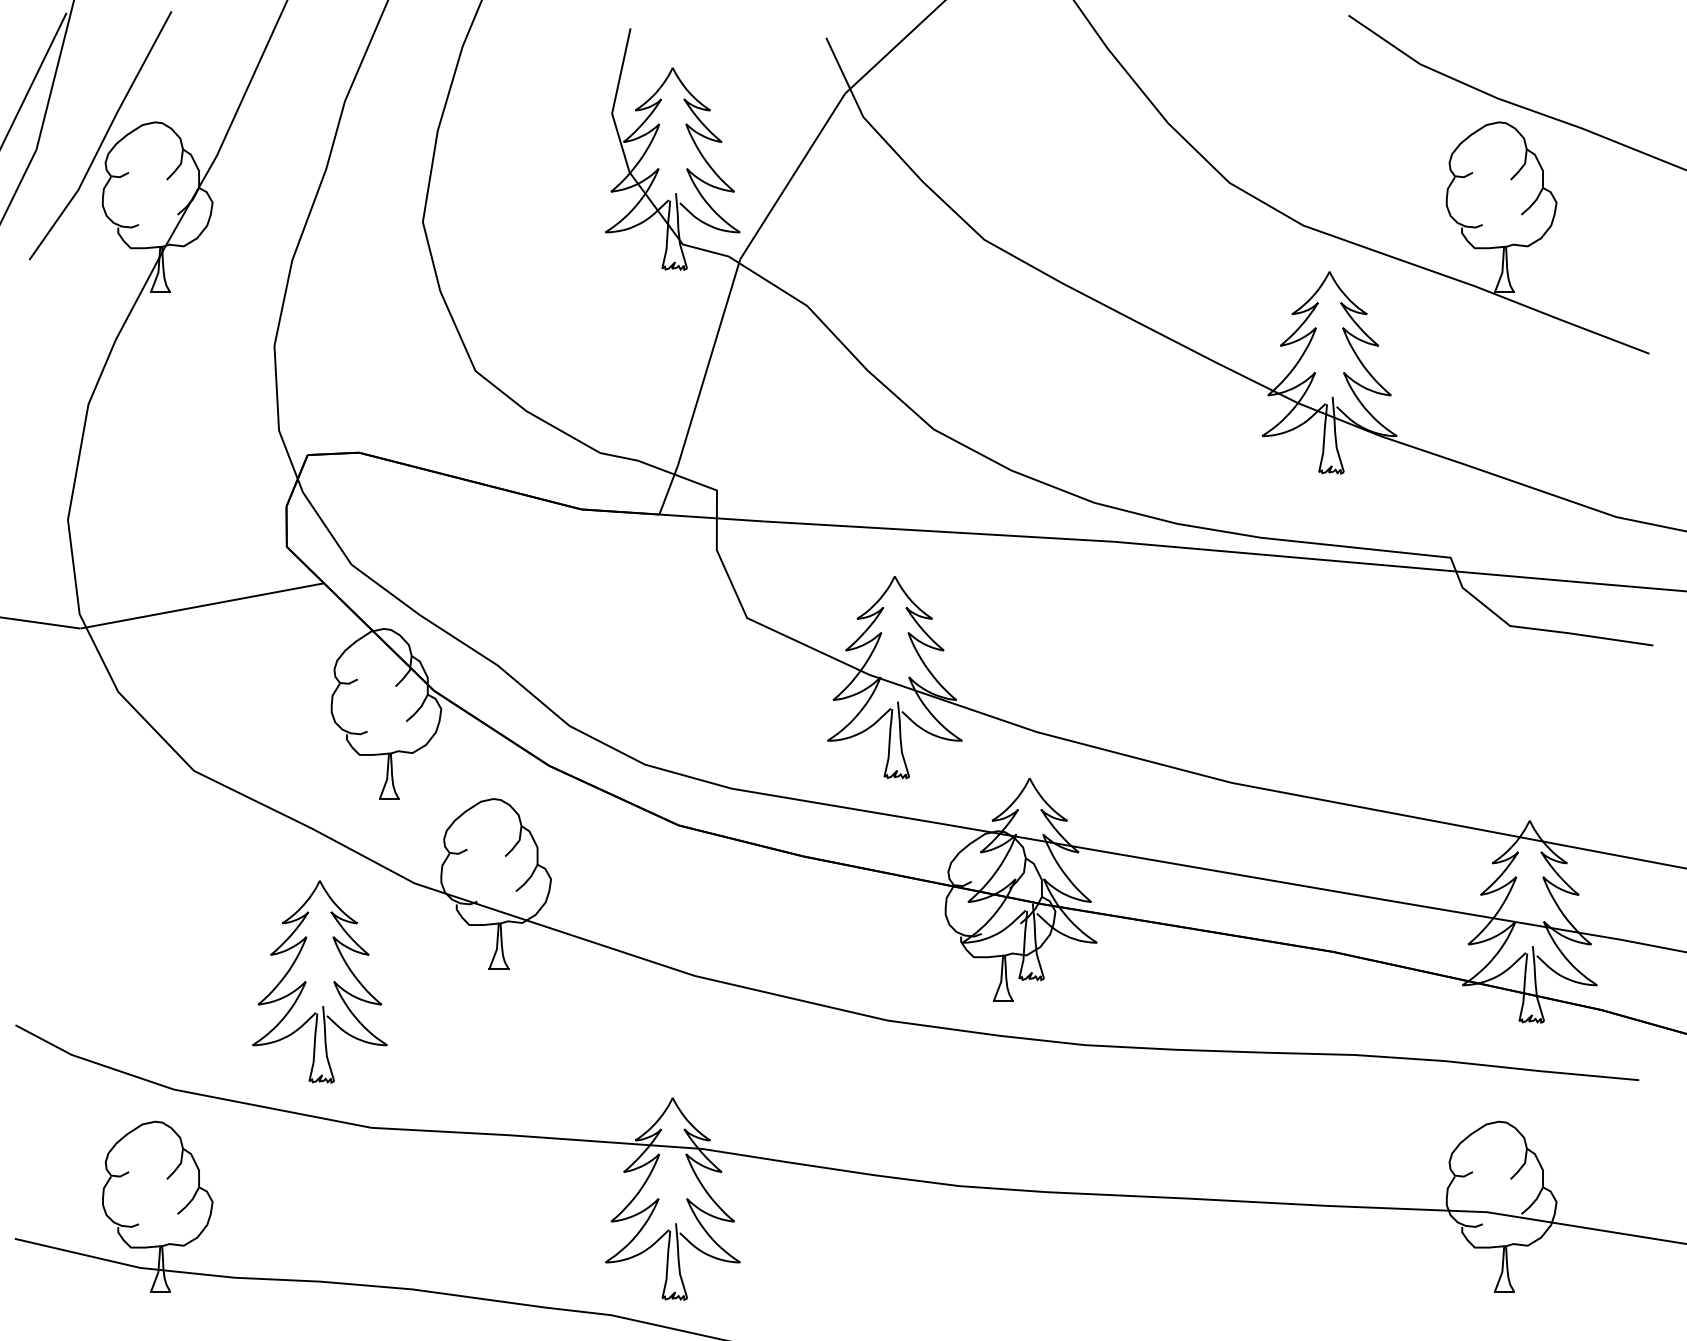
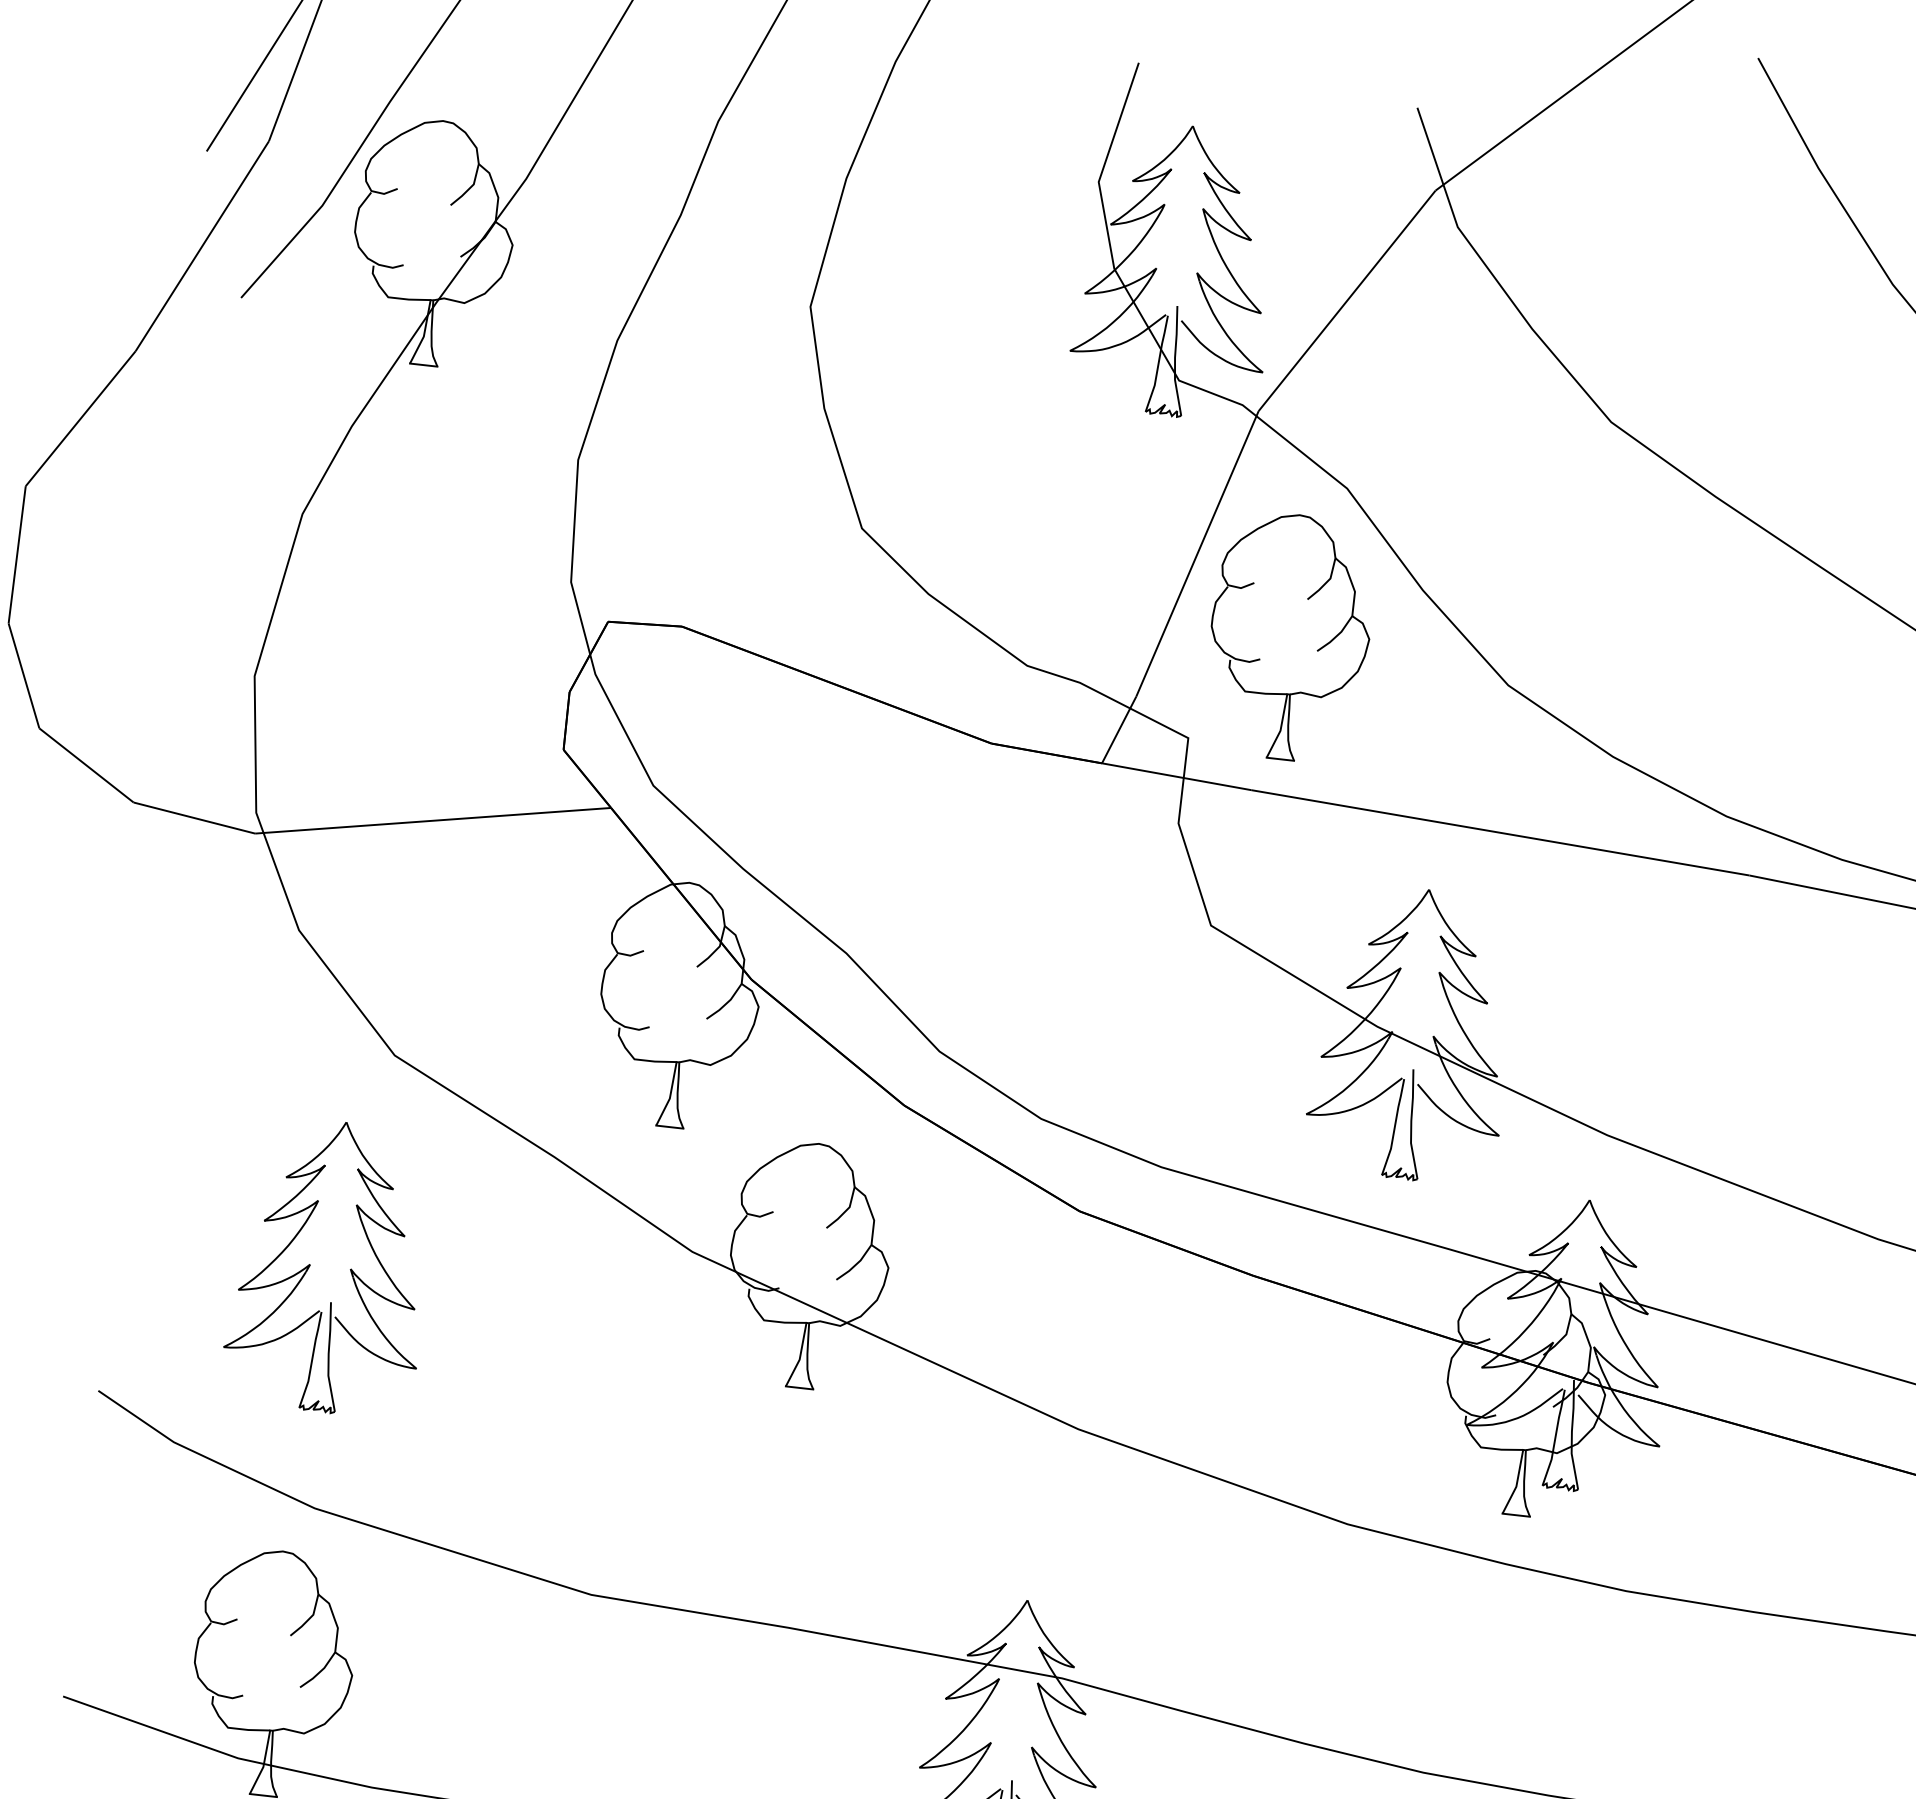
part: (779, 412) -> (1290, 636), added
part: (306, 981) -> (311, 1264), moved

